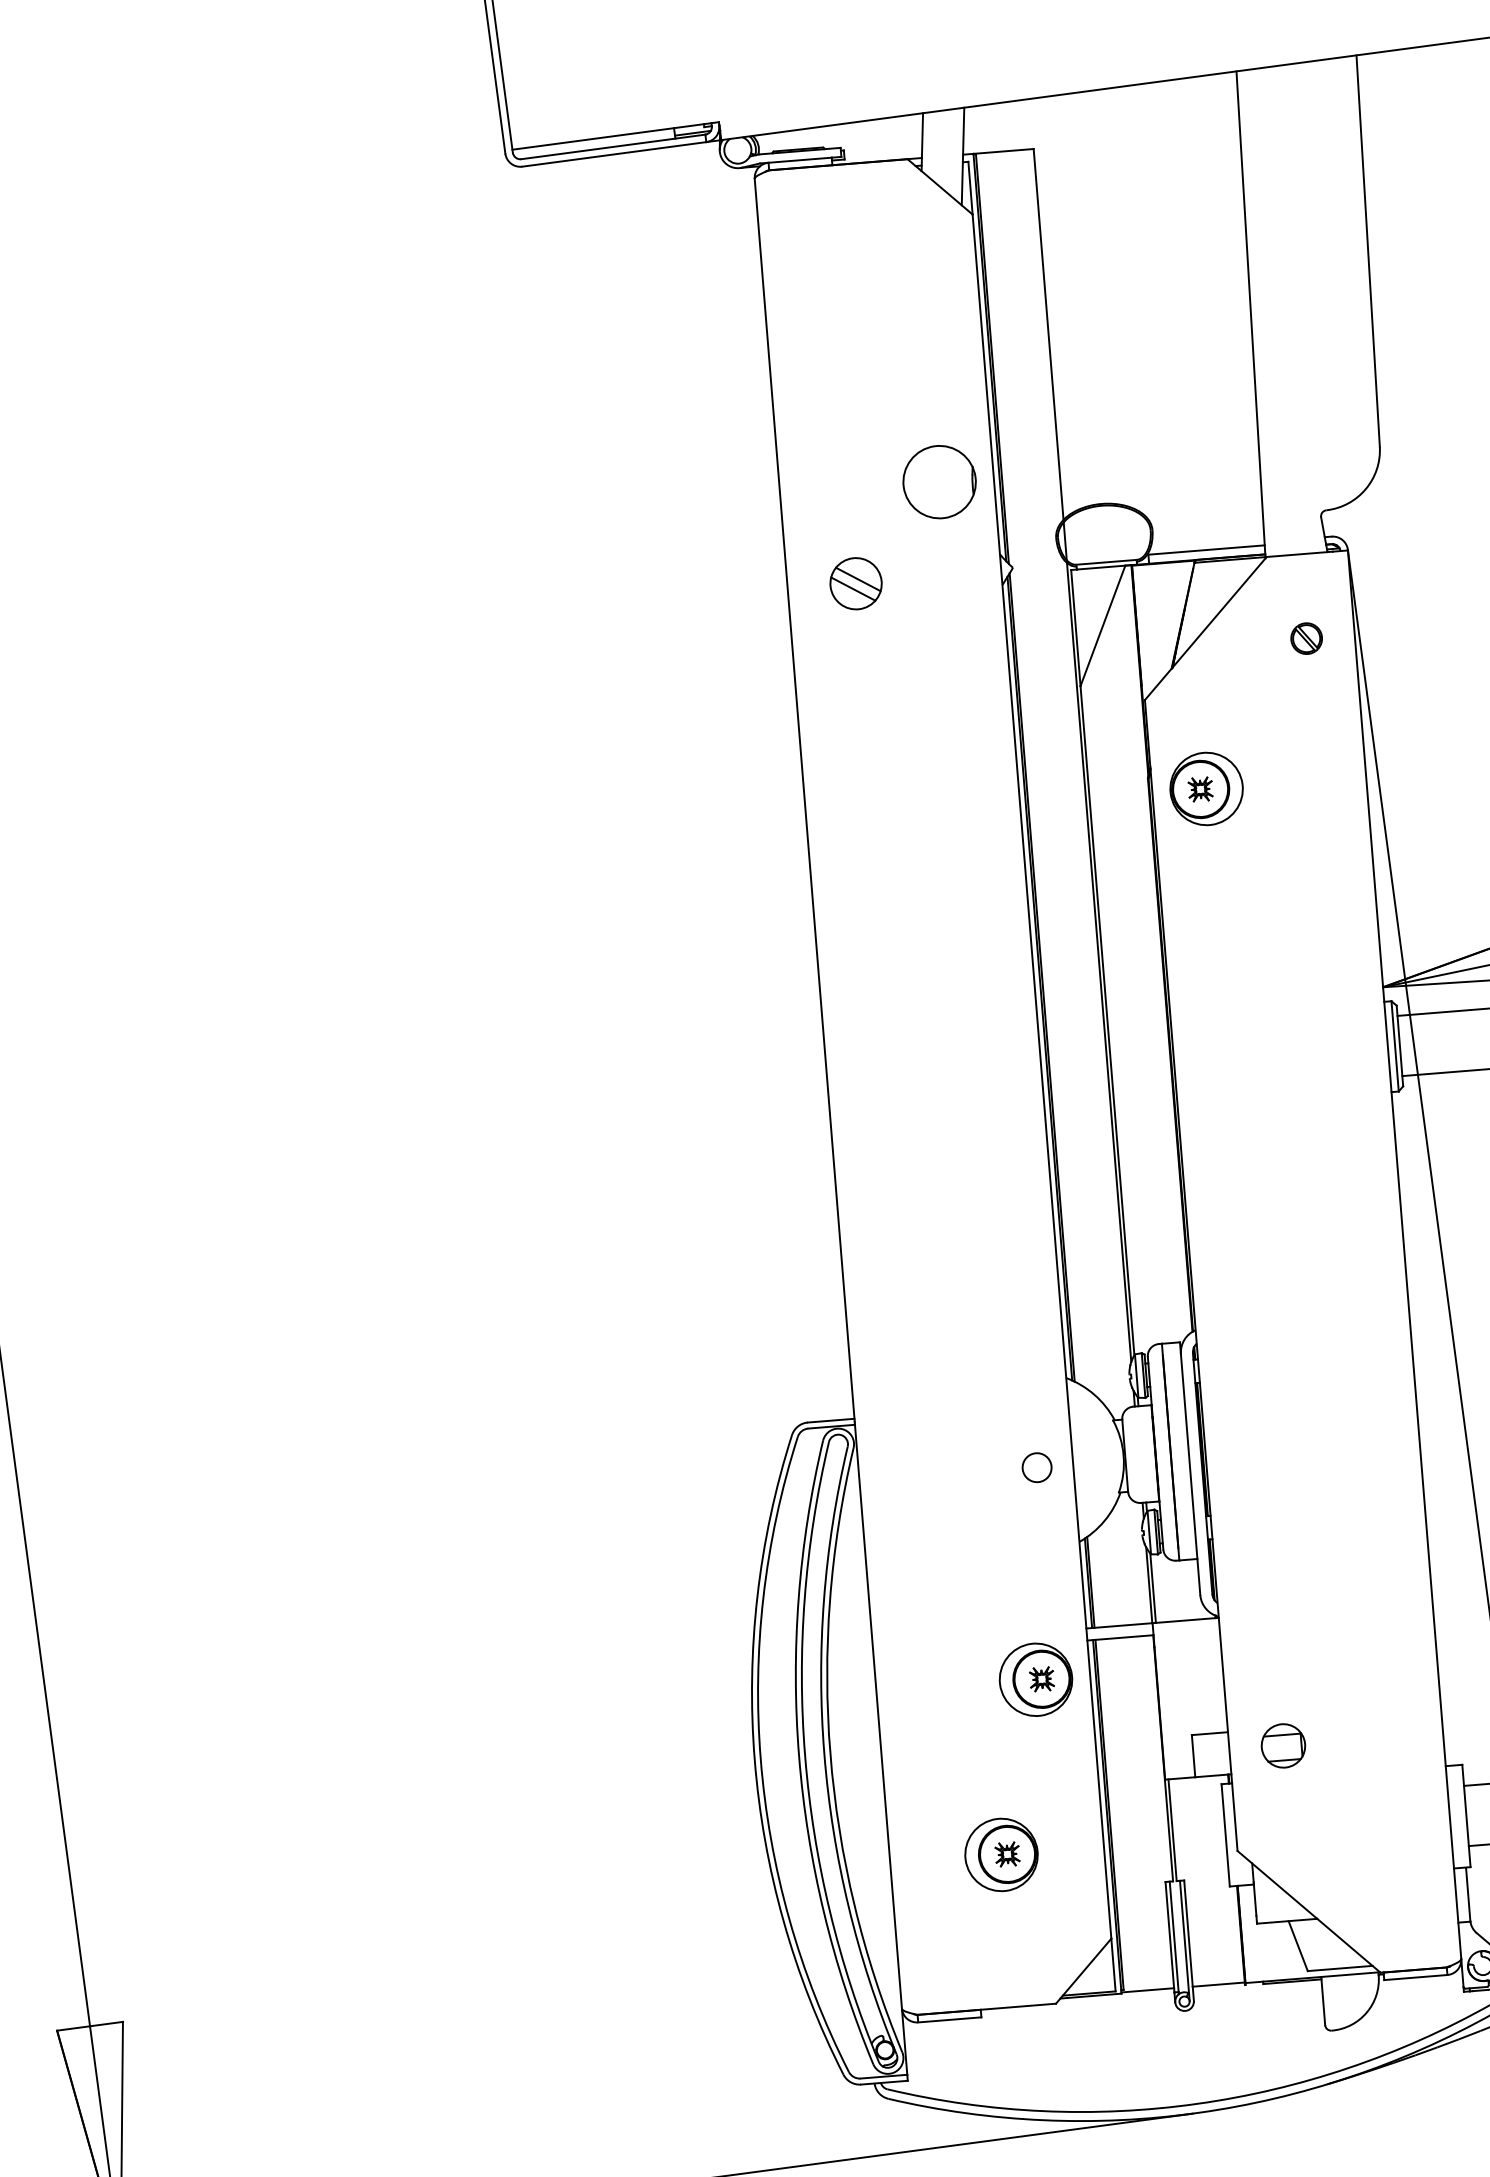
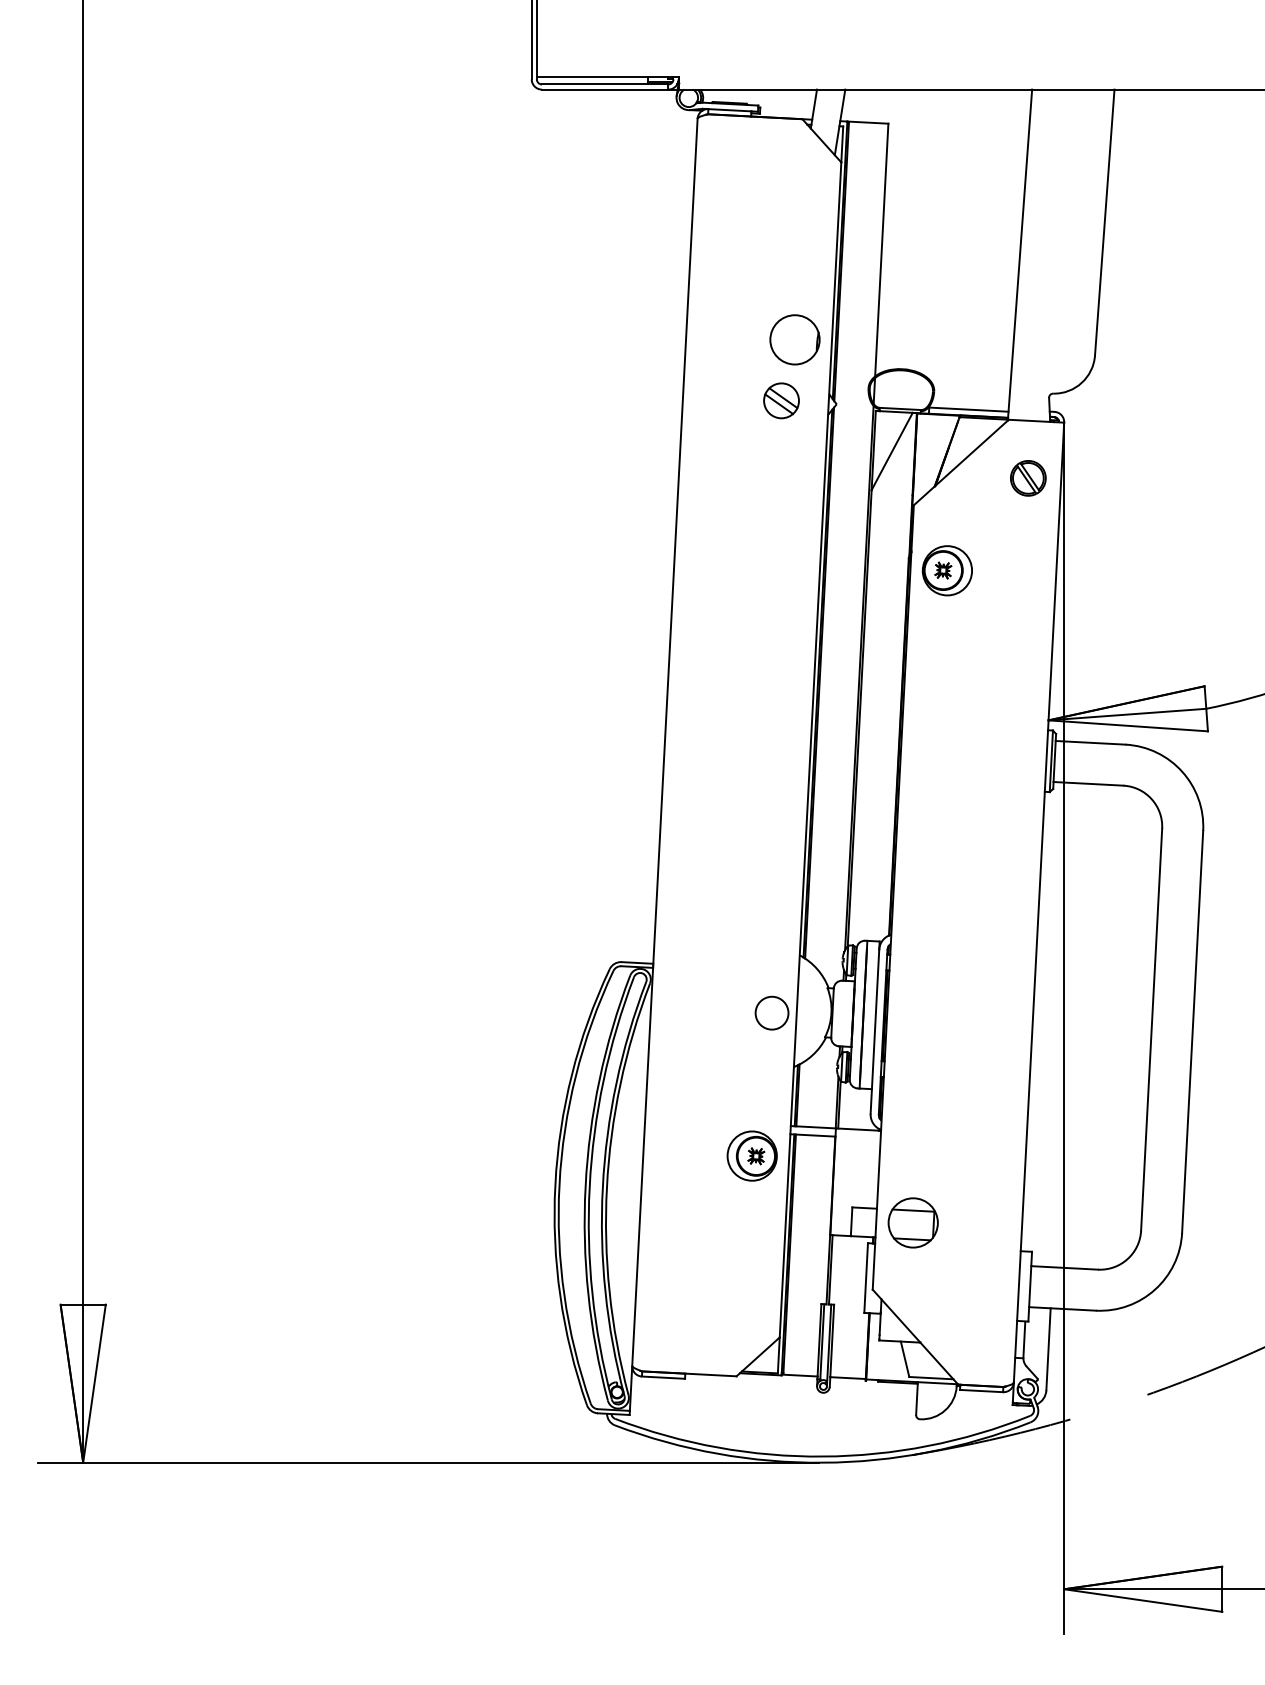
part: (855, 583) -> (781, 400), moved
part: (1306, 638) -> (1028, 478), size x1.67
circle: (1036, 1466) -> (771, 1012), size x1.67
part: (1282, 1745) -> (912, 1222), size x1.67
part: (1000, 1854) -> (712, 1270), removed

